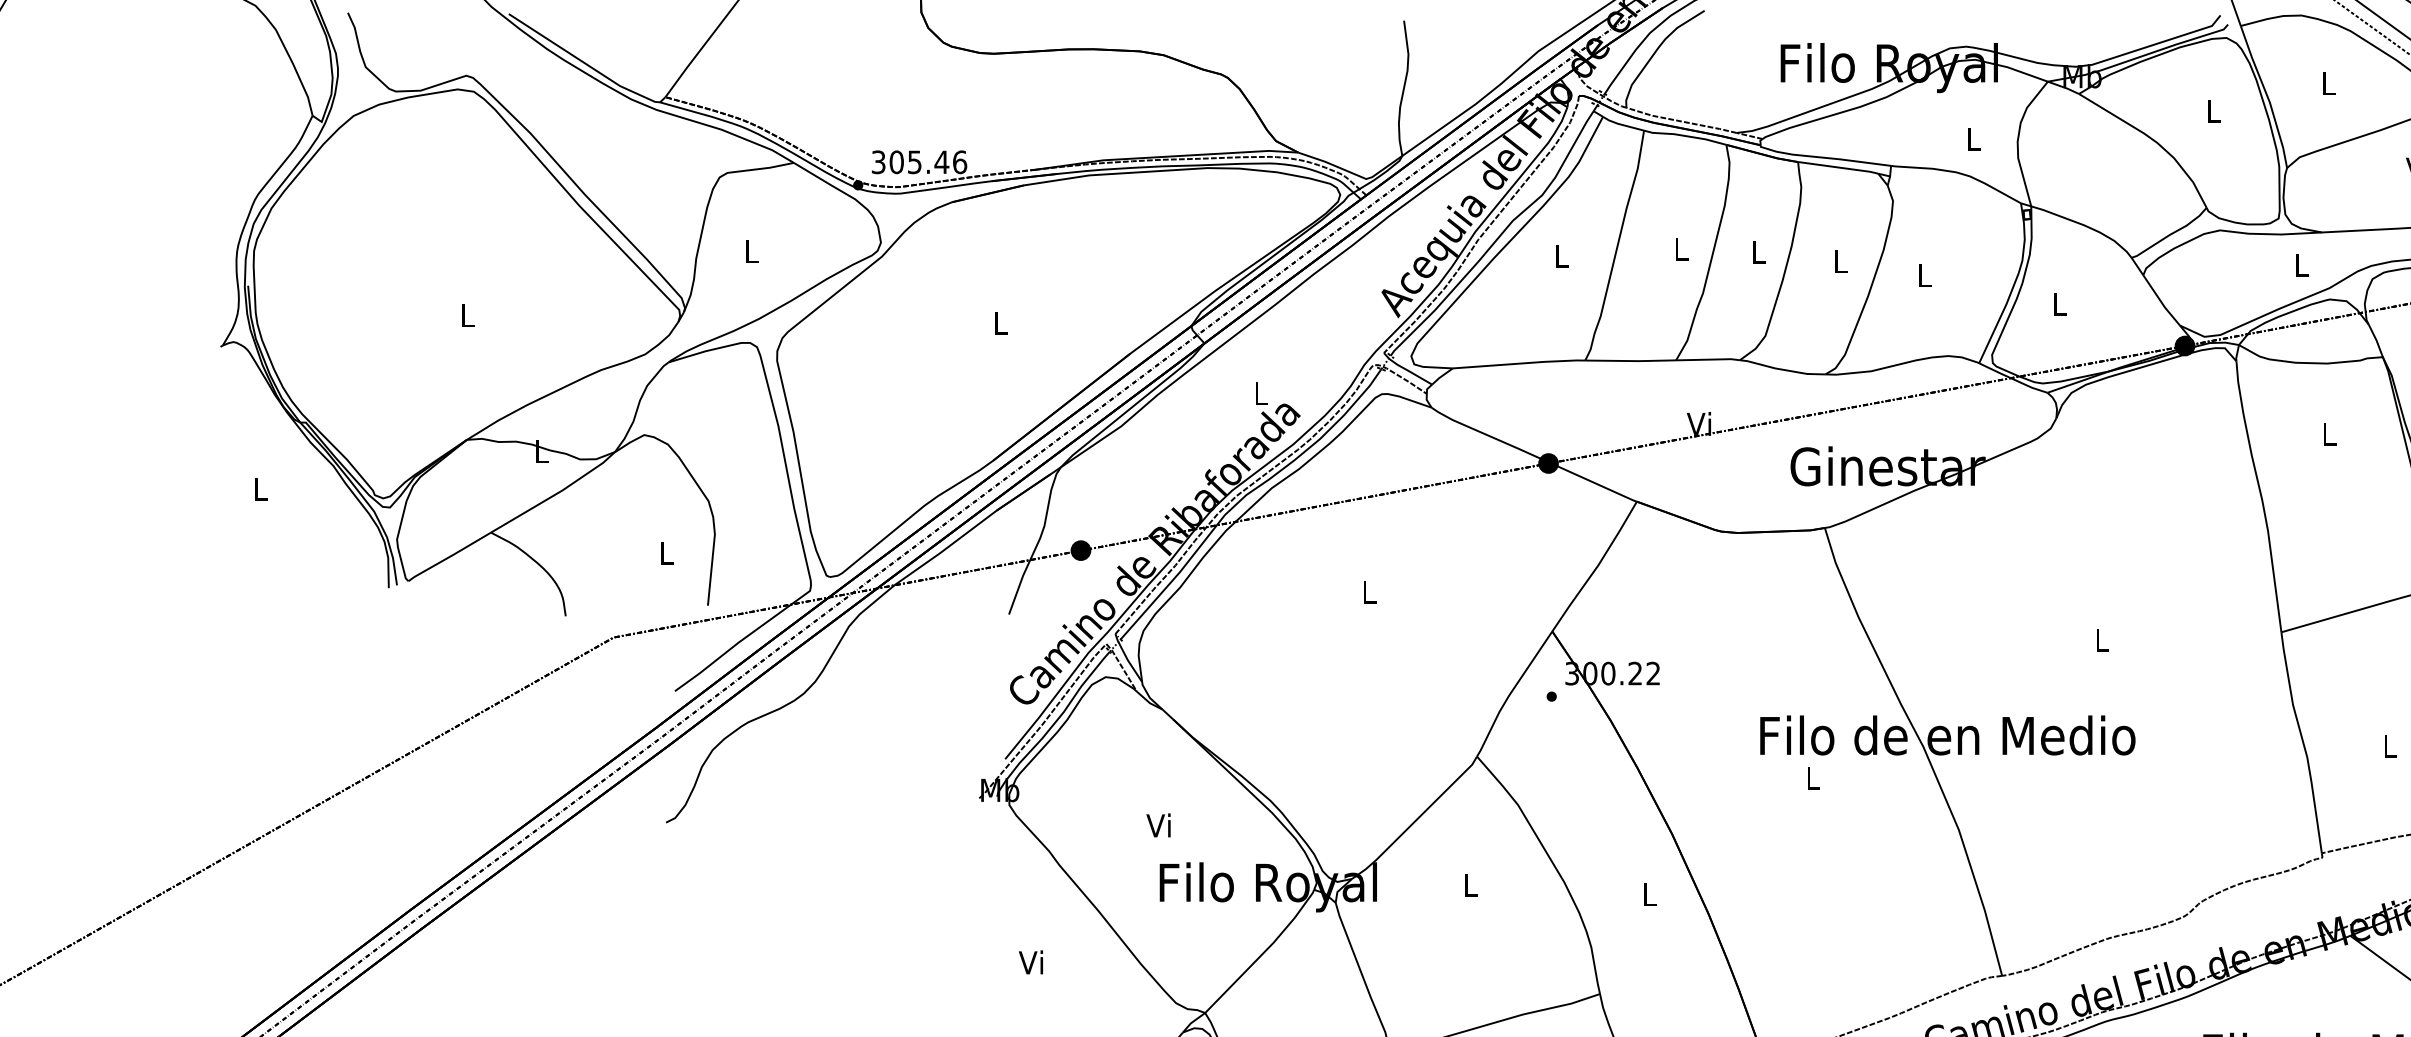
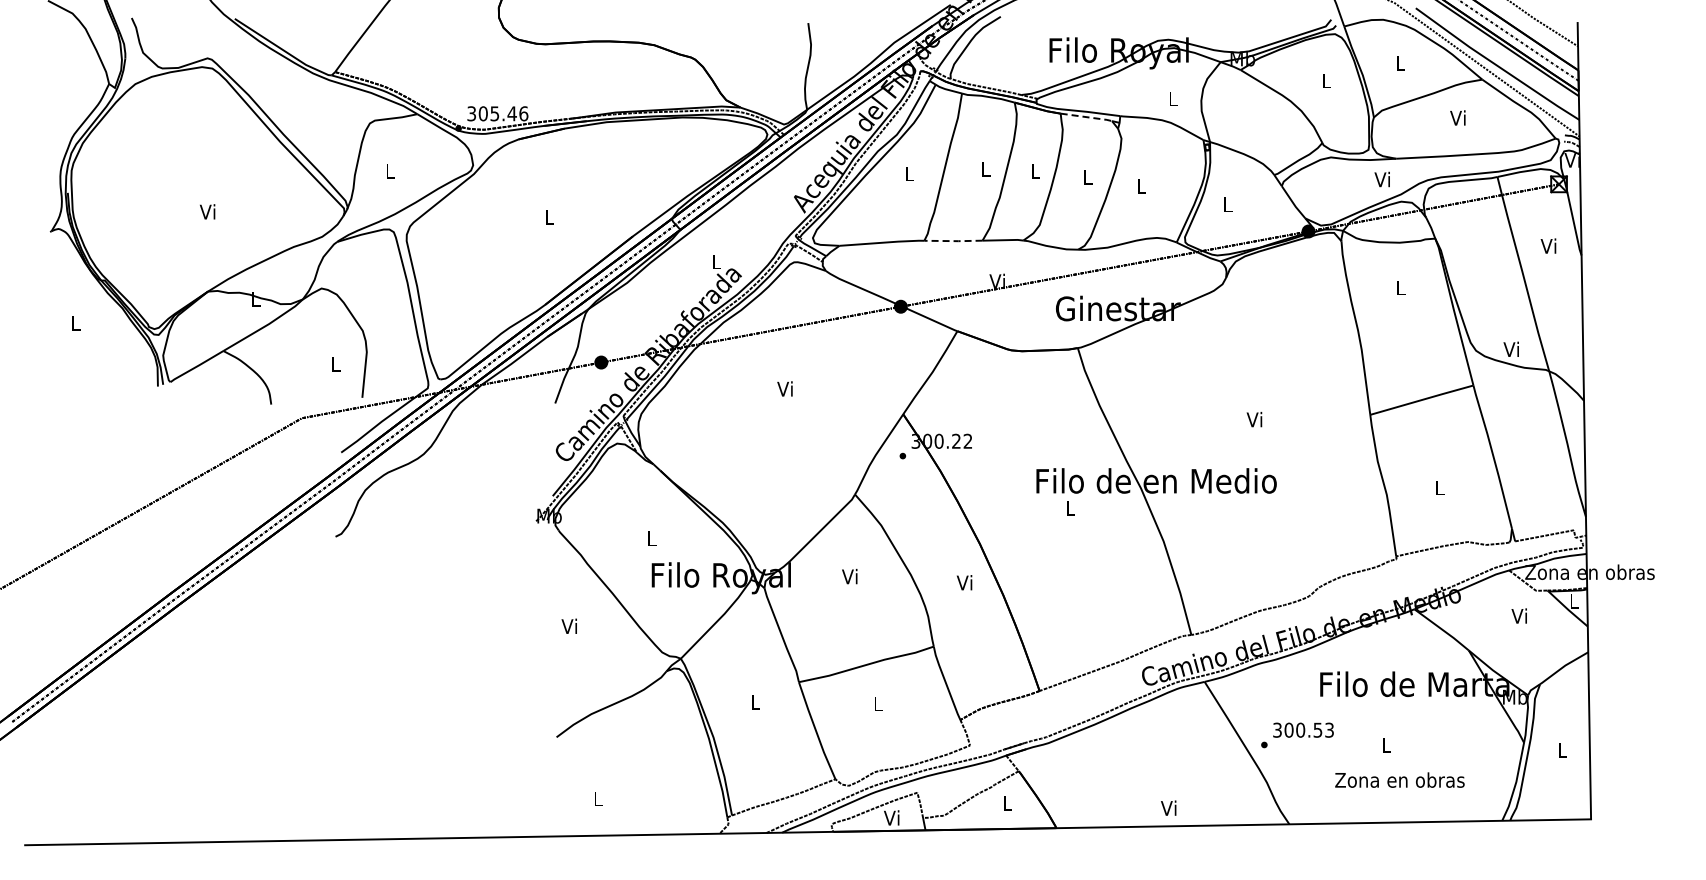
line: (1839, 168) -> (1087, 117), solid -> dashed
text: (2298, 264) -> (1381, 179), L -> Vi
text: (466, 314) -> (207, 211), L -> Vi
line: (1630, 361) -> (953, 241), solid -> dashed
text: (1366, 591) -> (784, 388), L -> Vi
text: (2100, 639) -> (1254, 419), L -> Vi
text: (1157, 825) -> (650, 538), Vi -> L
text: (1468, 884) -> (849, 576), L -> Vi
text: (1647, 893) -> (964, 582), L -> Vi

